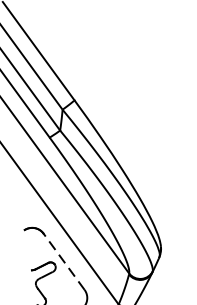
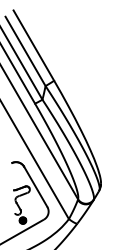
line: (63, 261) -> (35, 186), dashed -> solid

